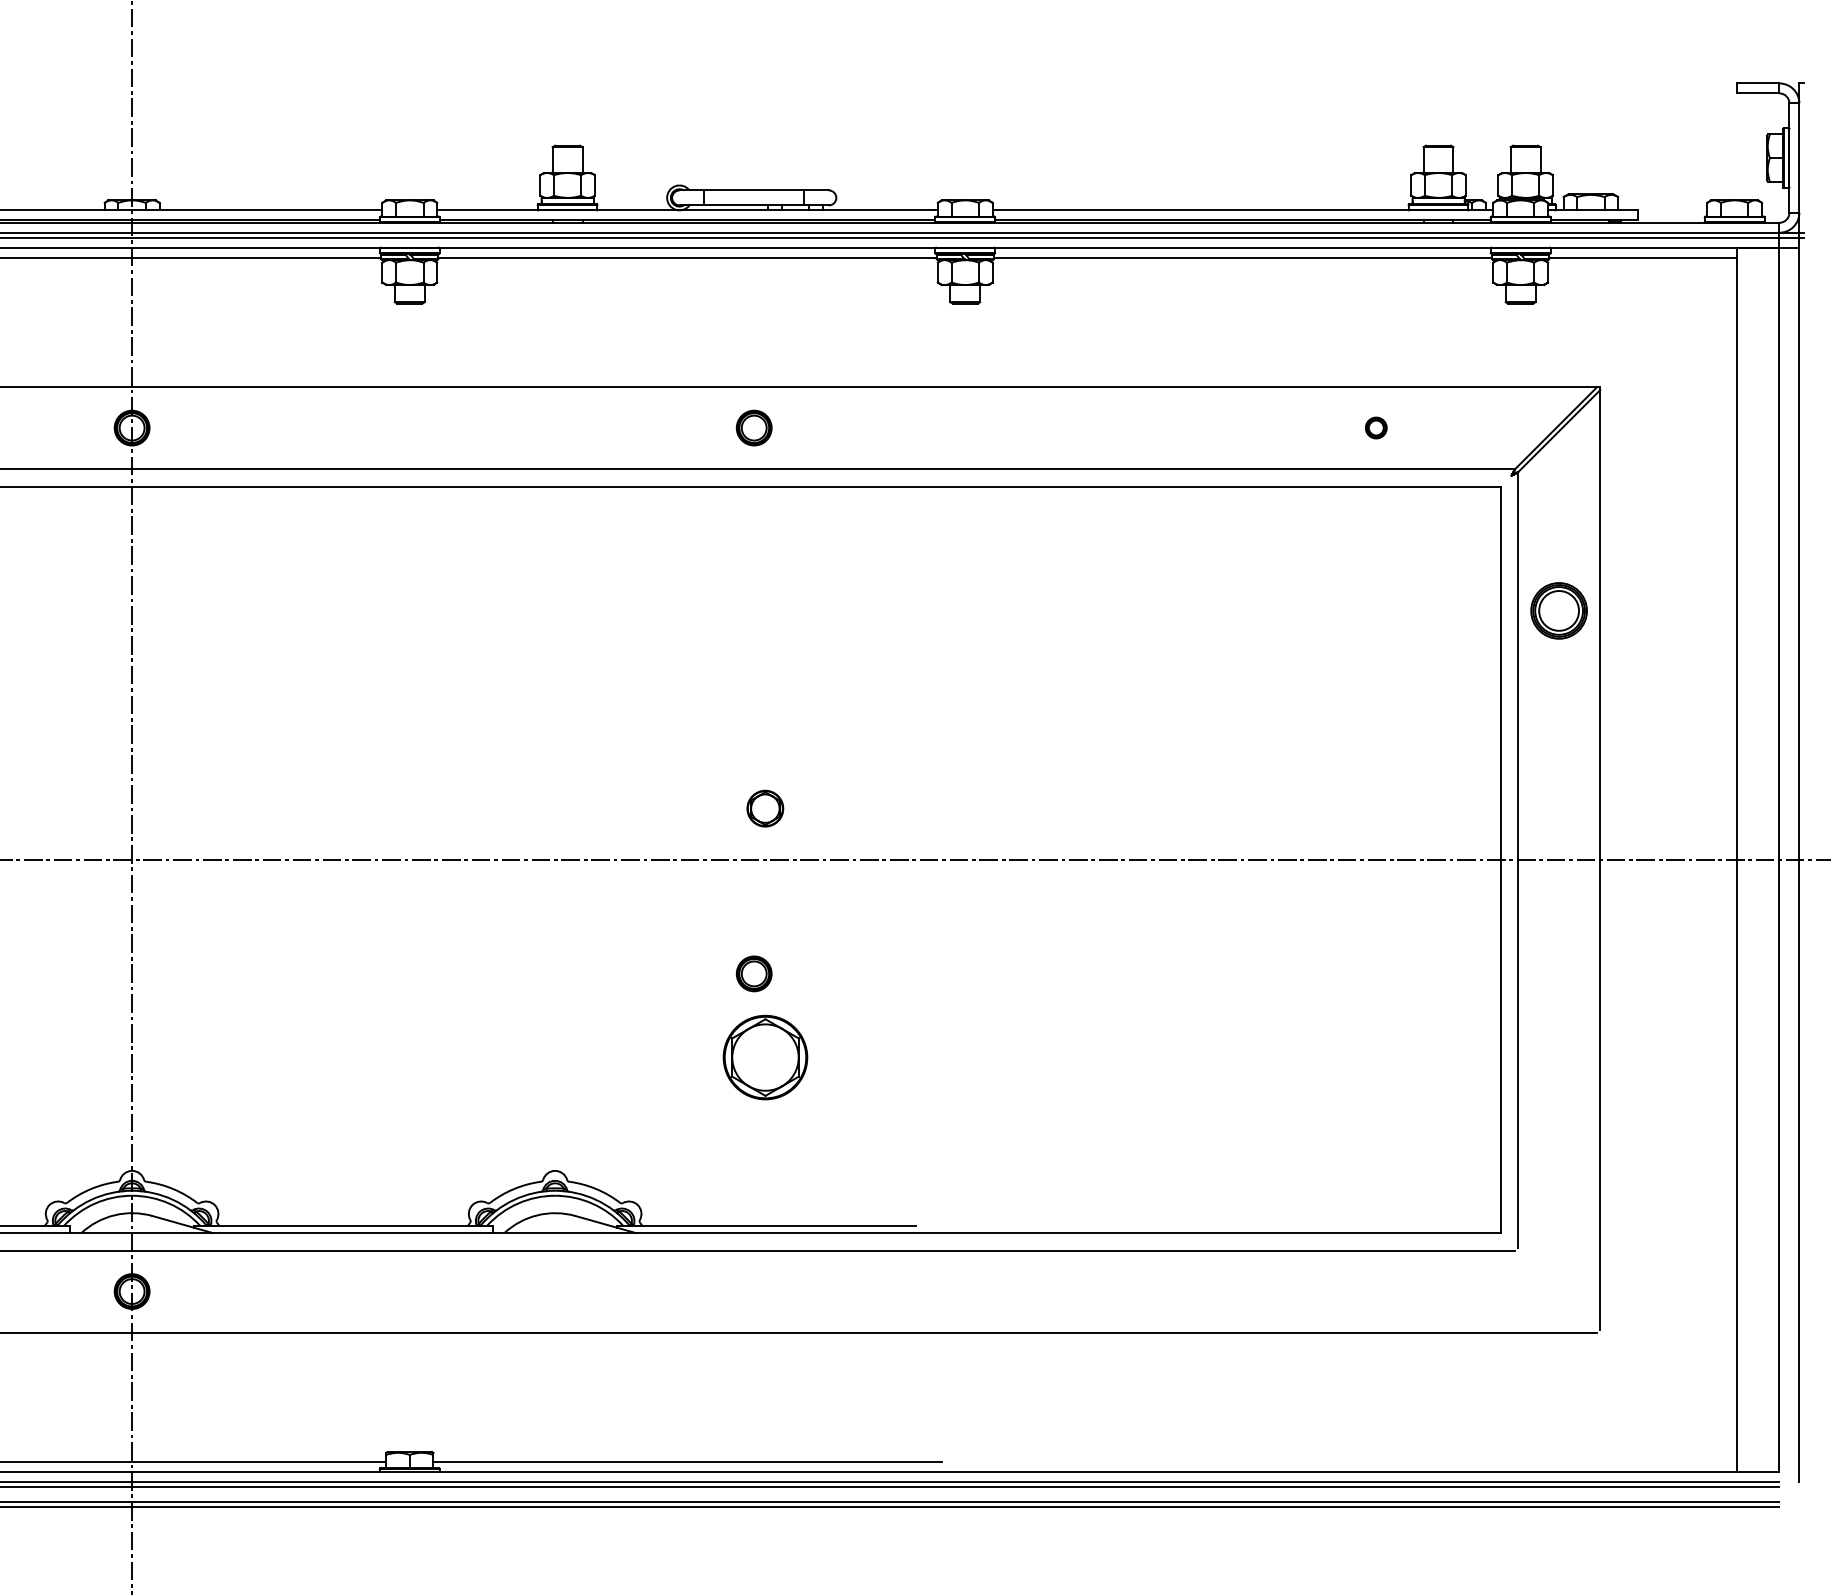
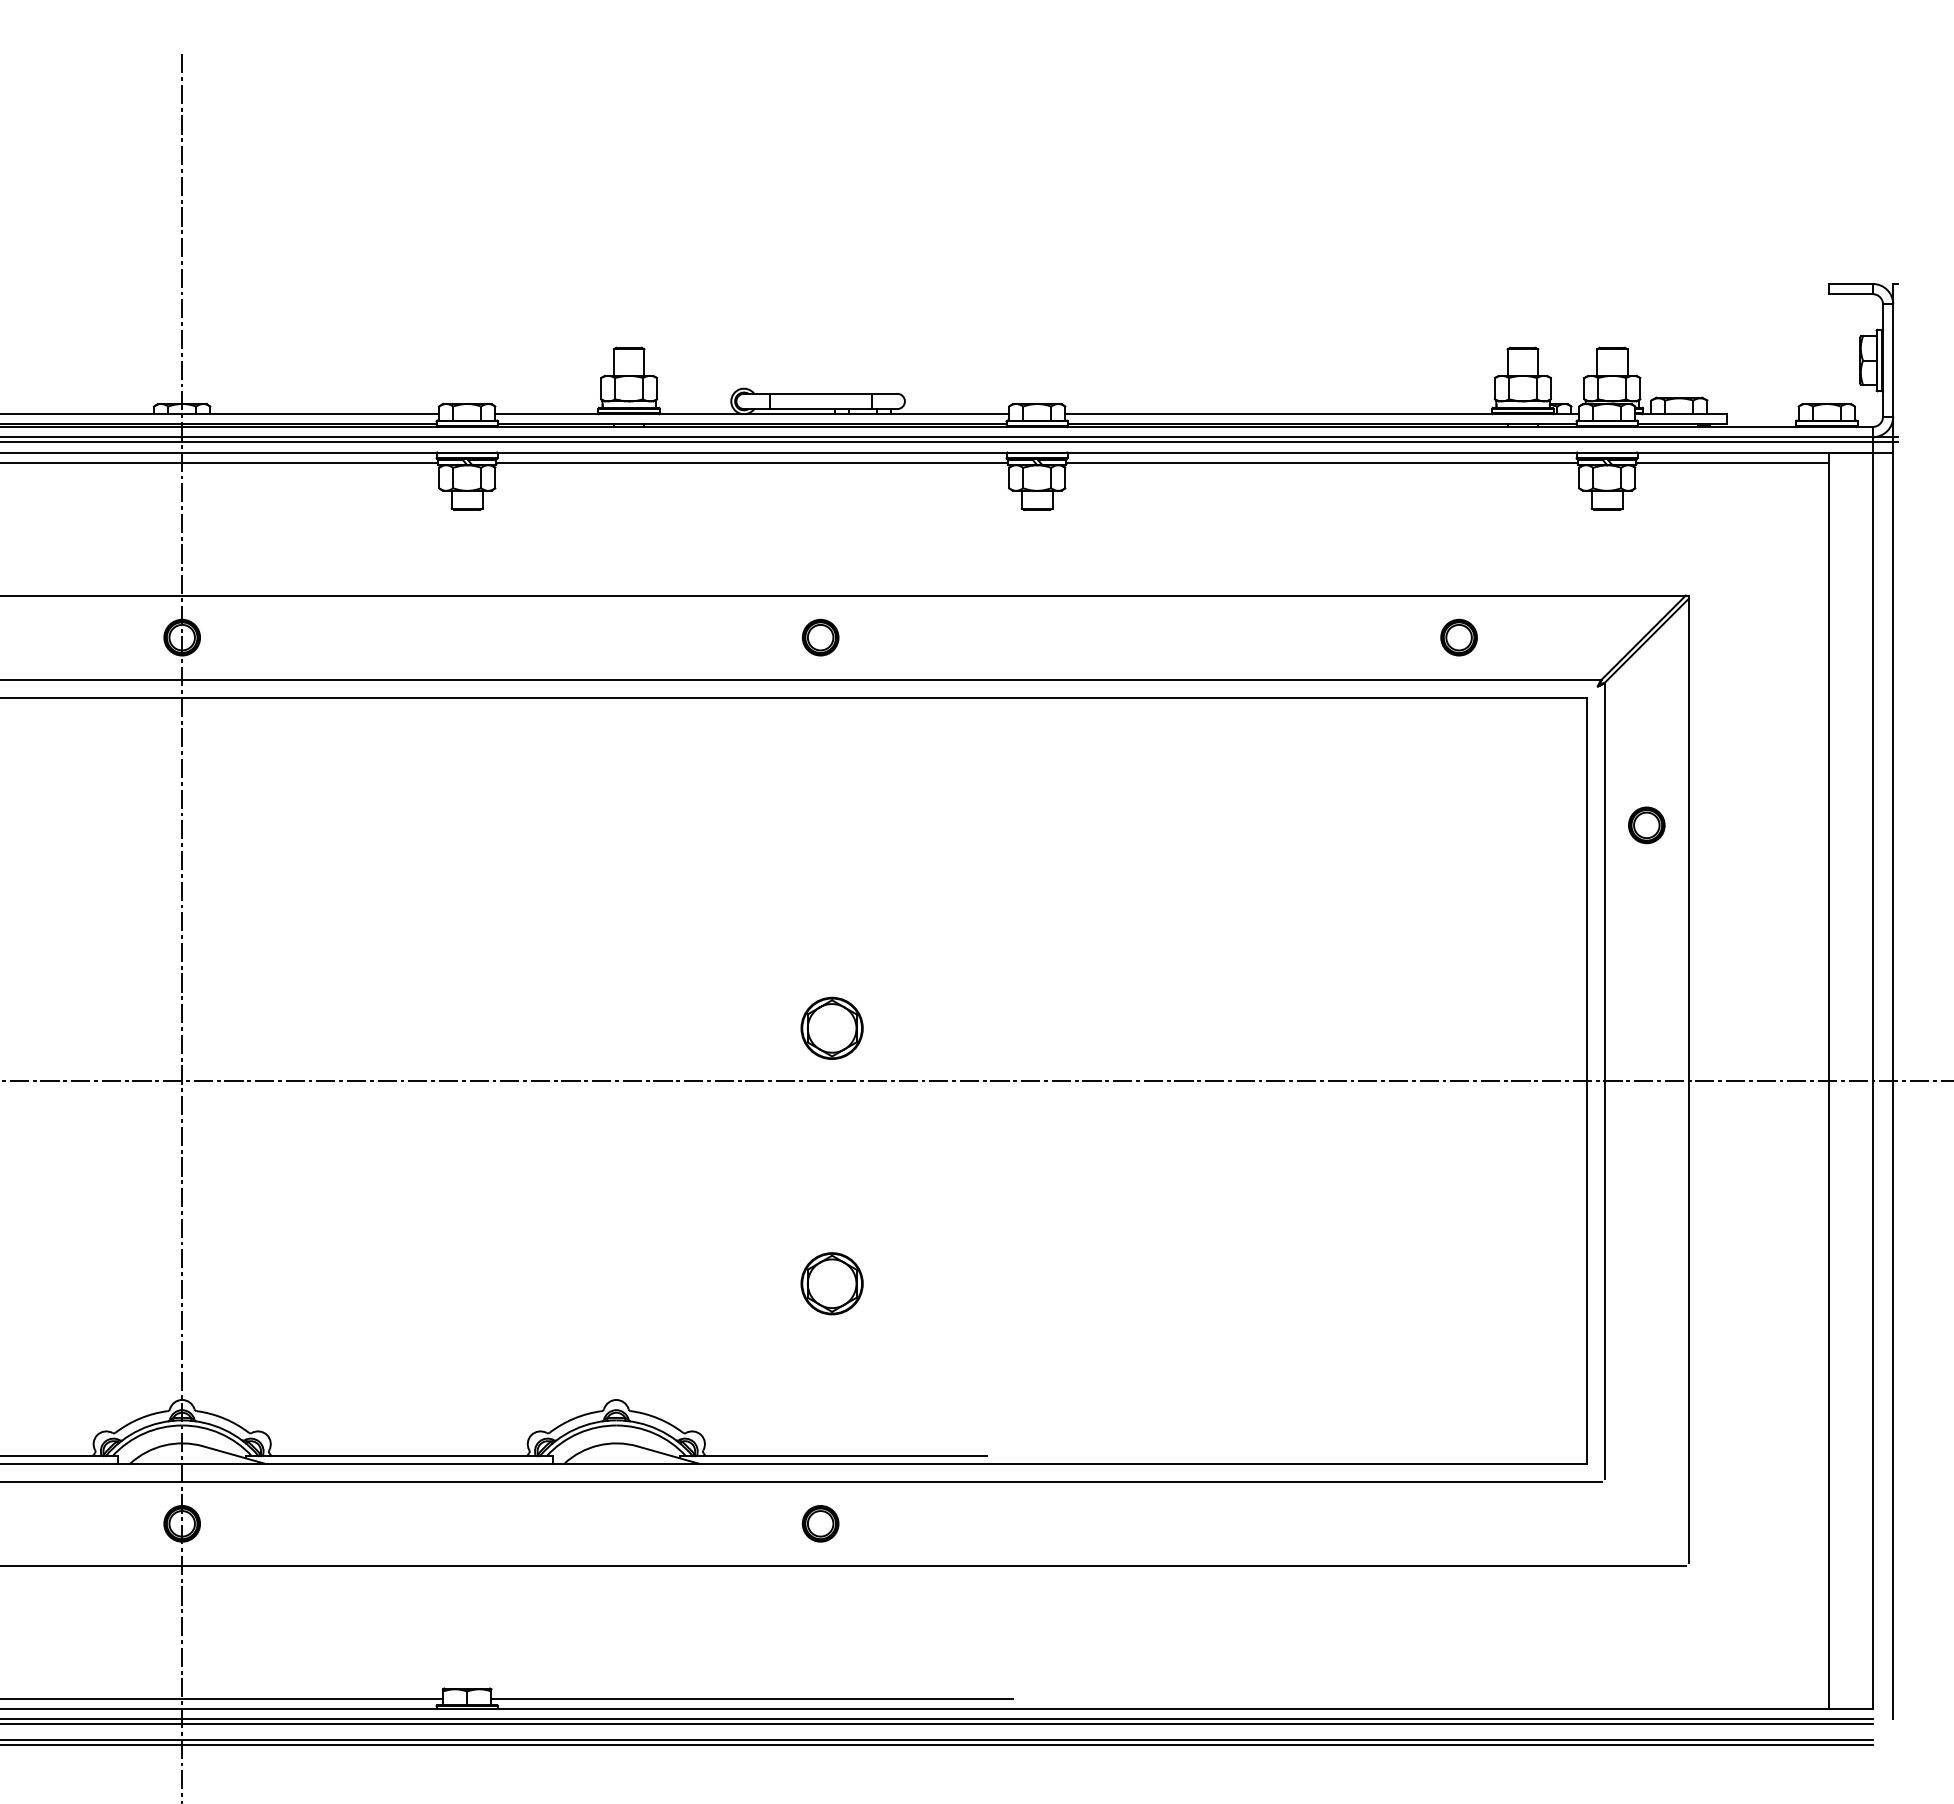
part: (1375, 427) -> (1458, 637), size x1.67
part: (1558, 611) -> (1646, 825), size x0.62
part: (764, 807) -> (831, 1027), size x1.67
part: (754, 973) -> (820, 1523), moved
part: (764, 1057) -> (831, 1283), size x0.71

